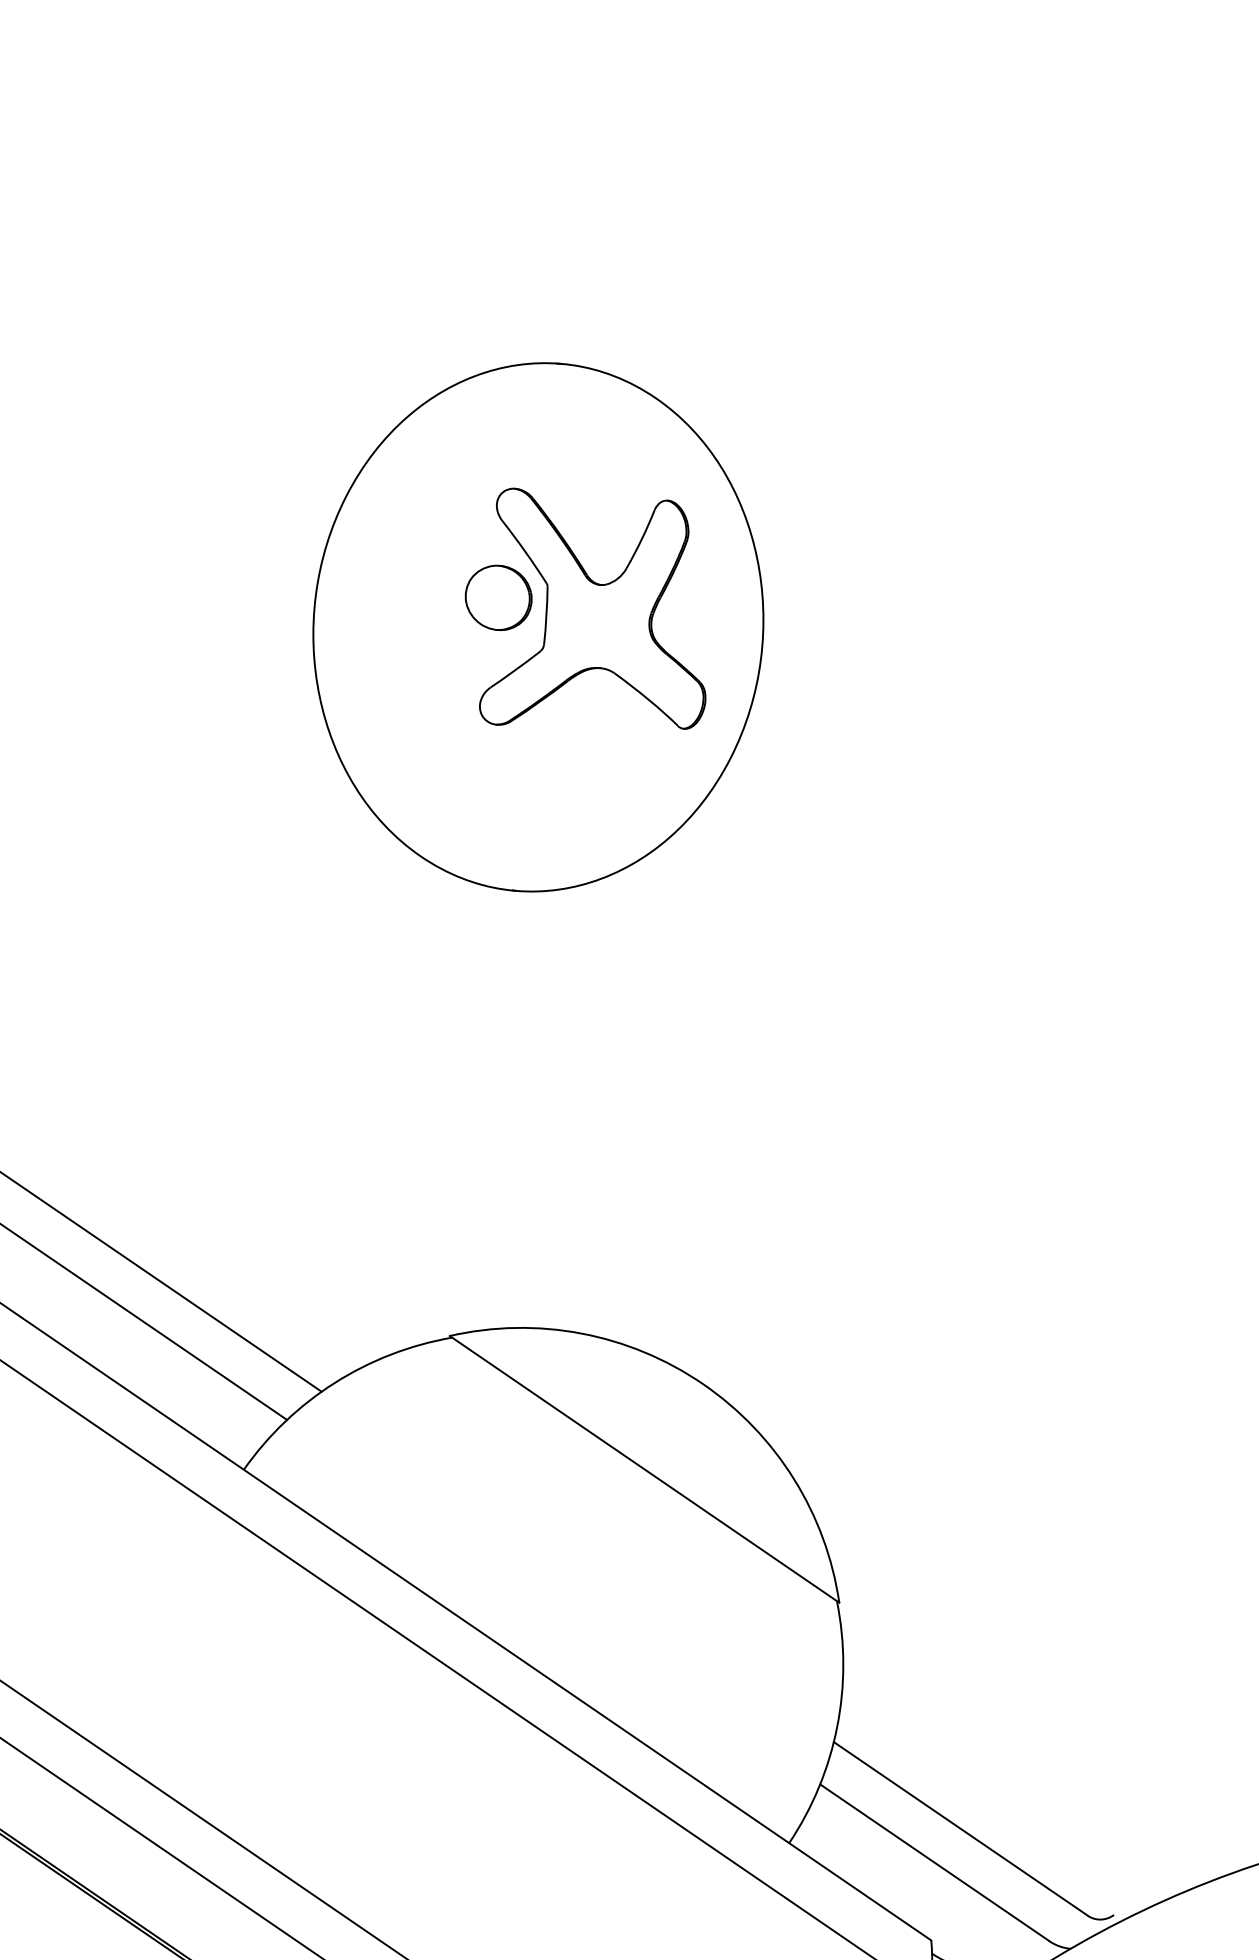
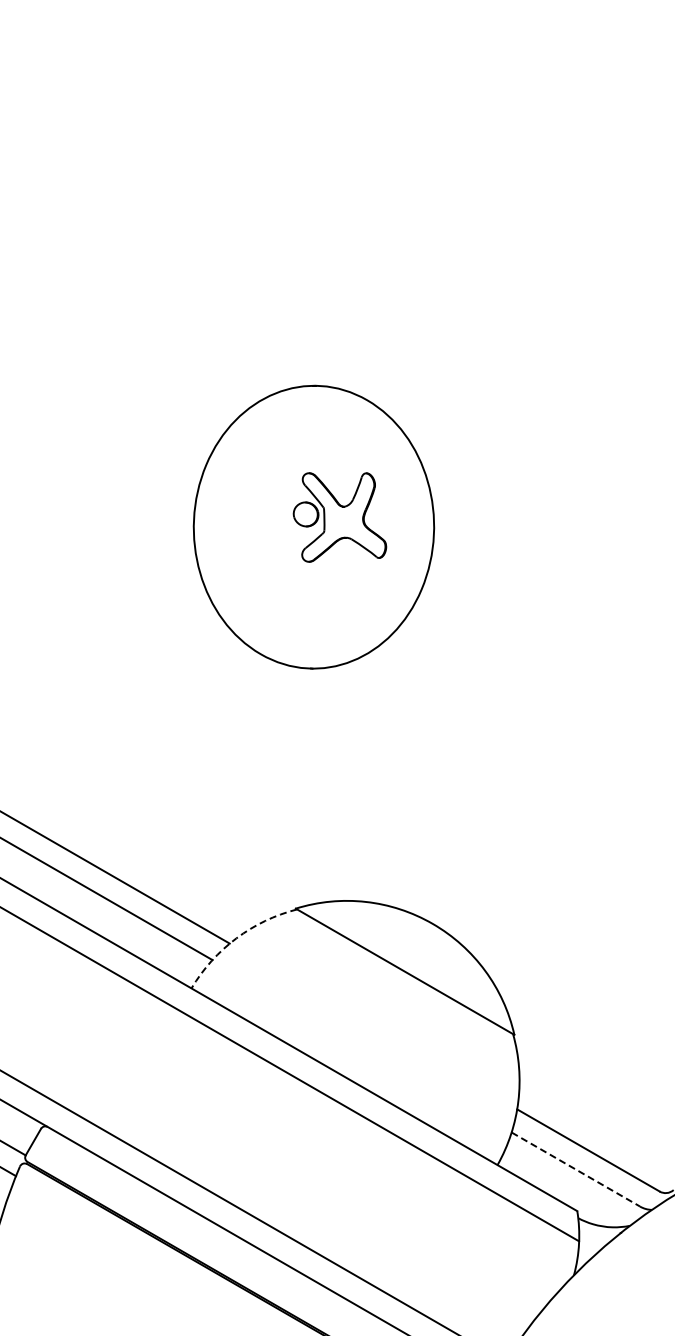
part: (587, 612) -> (339, 517), size x0.7
arc: (334, 1383) -> (236, 938), solid -> dashed
line: (935, 1862) -> (576, 1169), solid -> dashed

